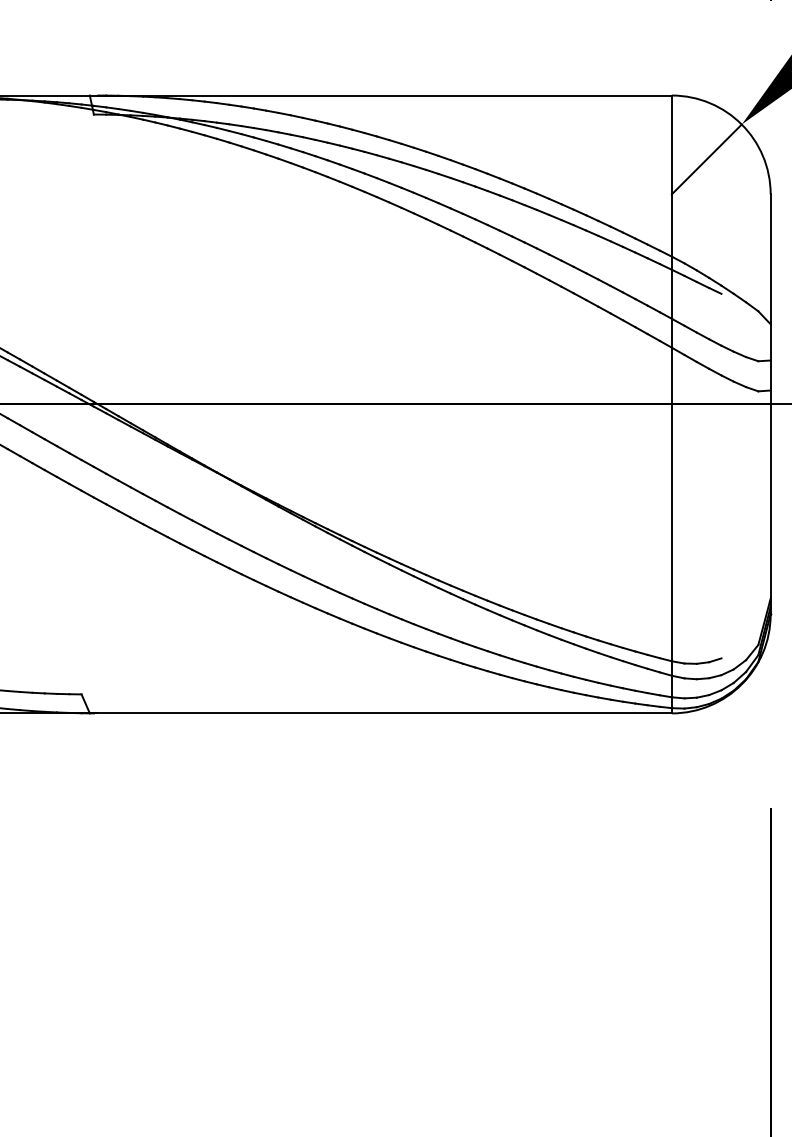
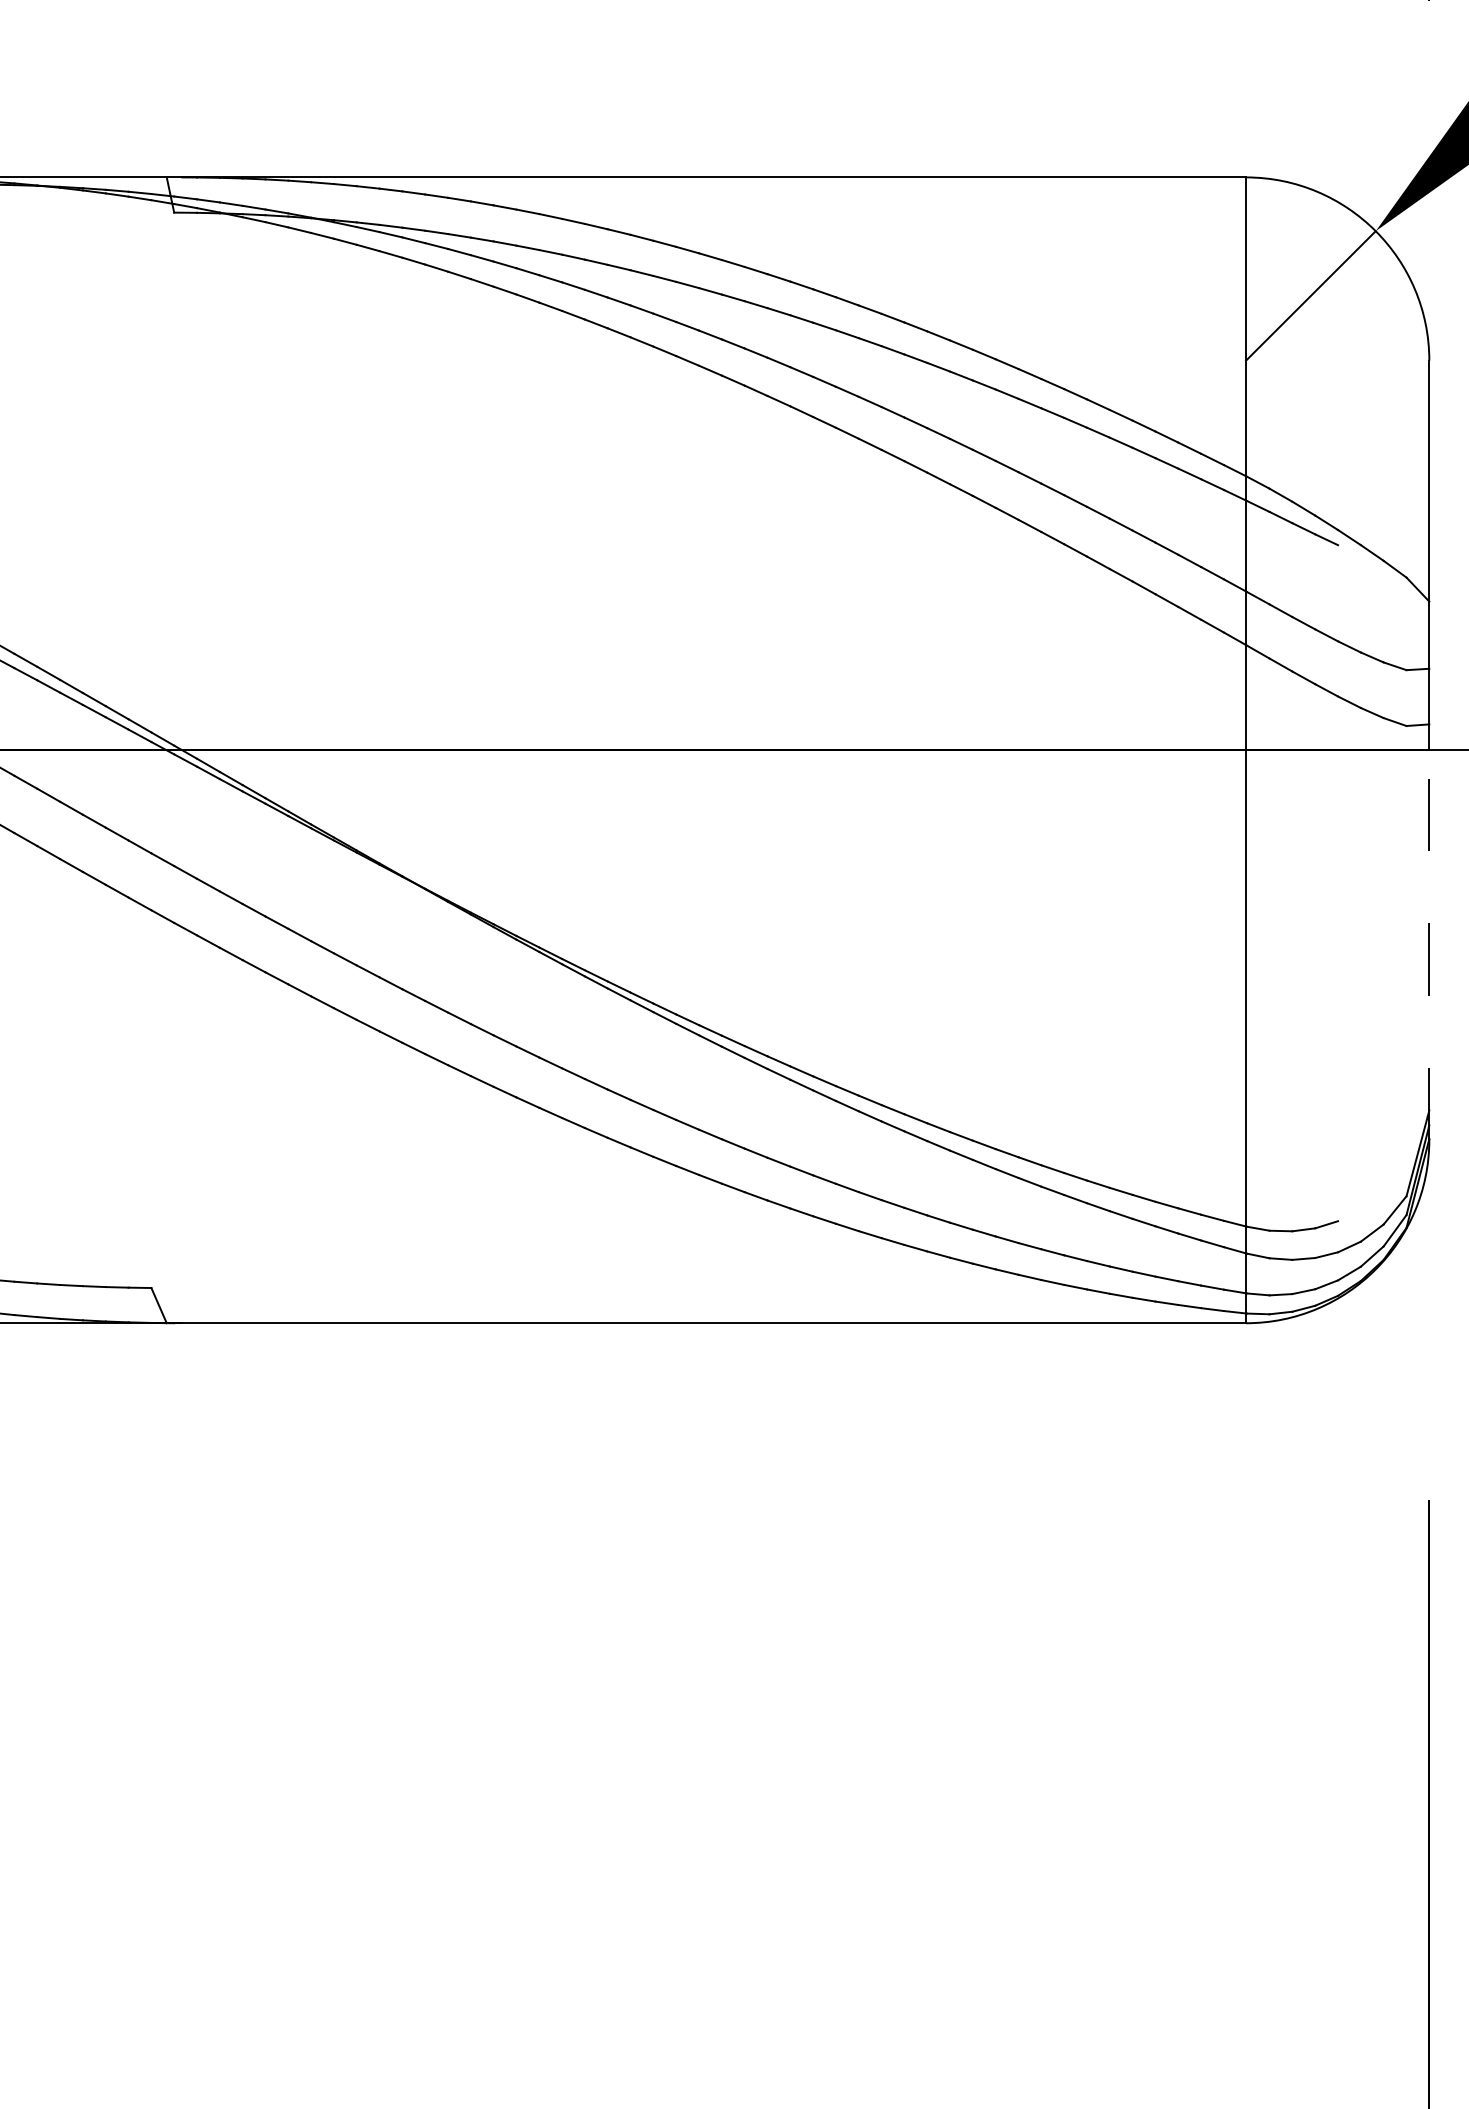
line: (770, 509) -> (1429, 945), solid -> dashed

